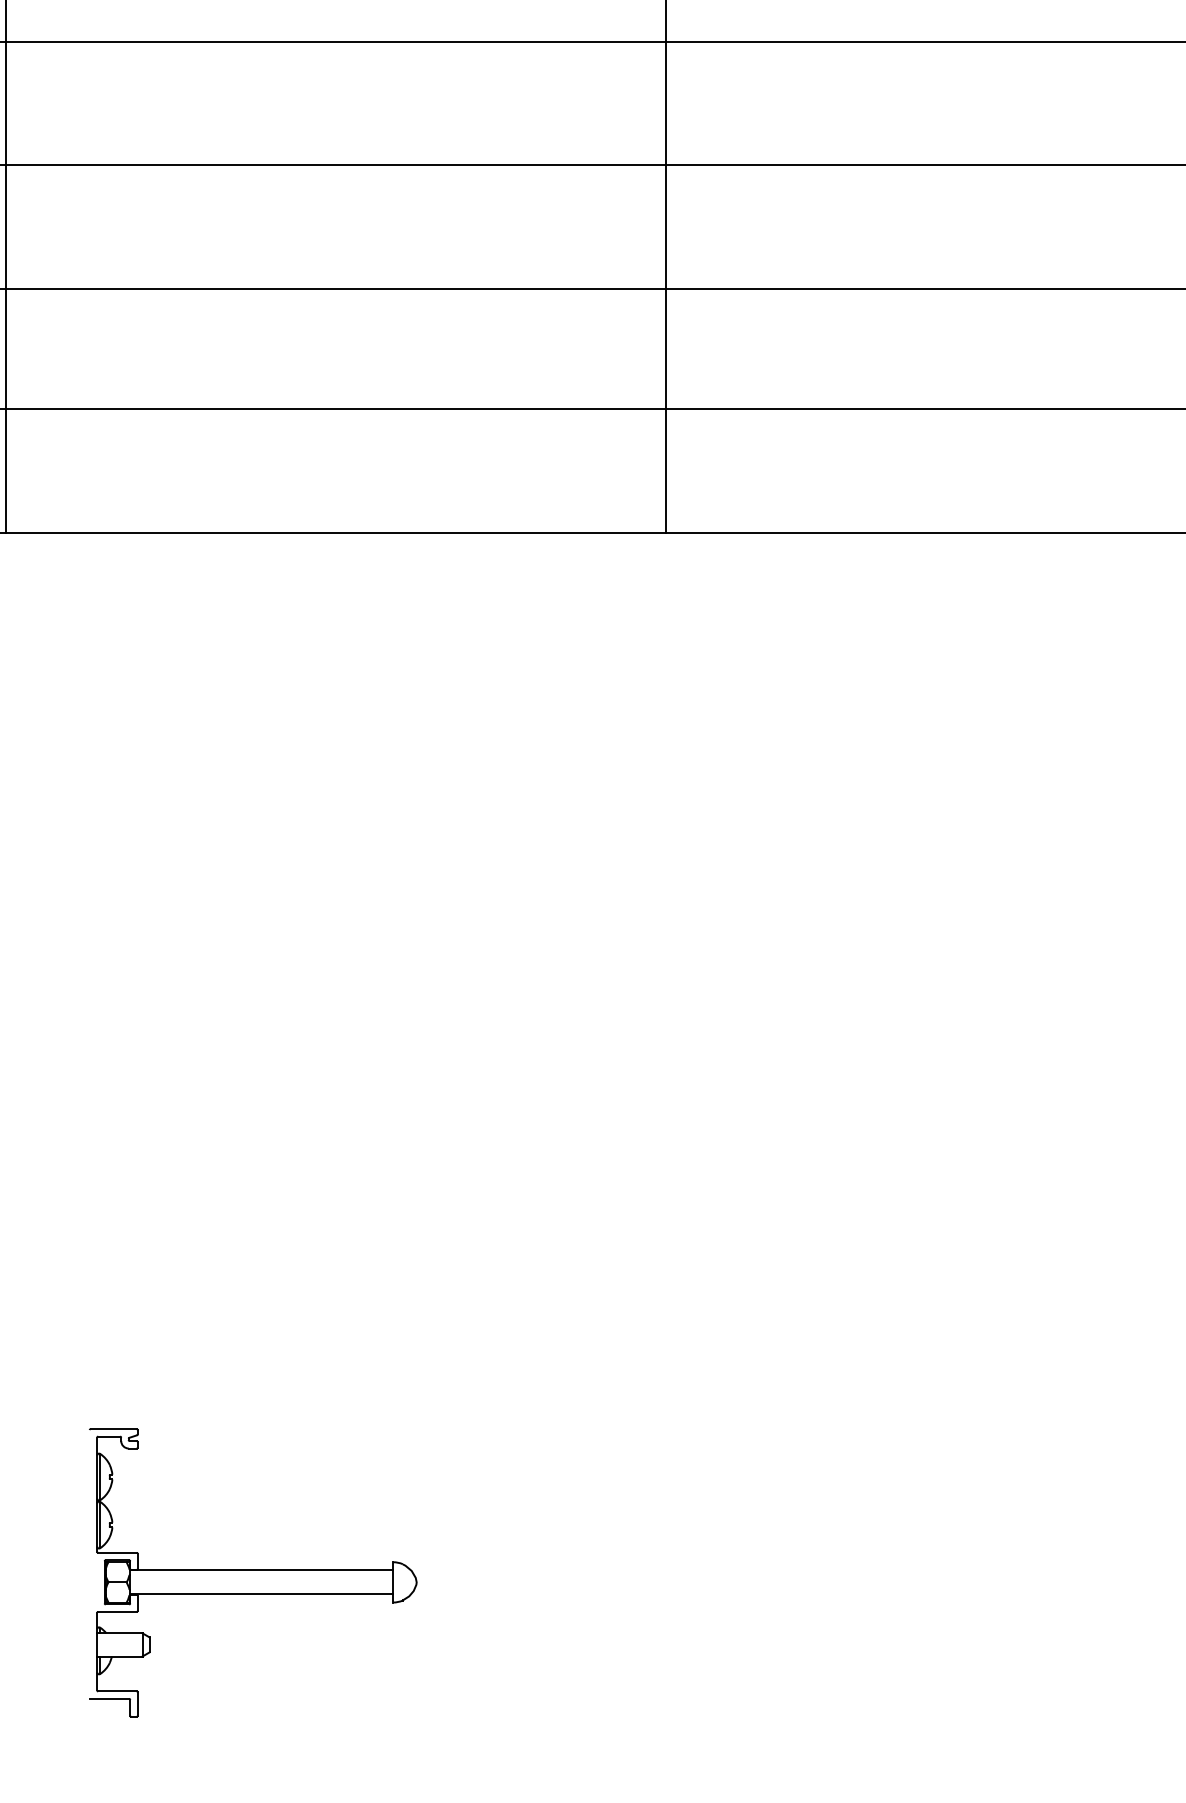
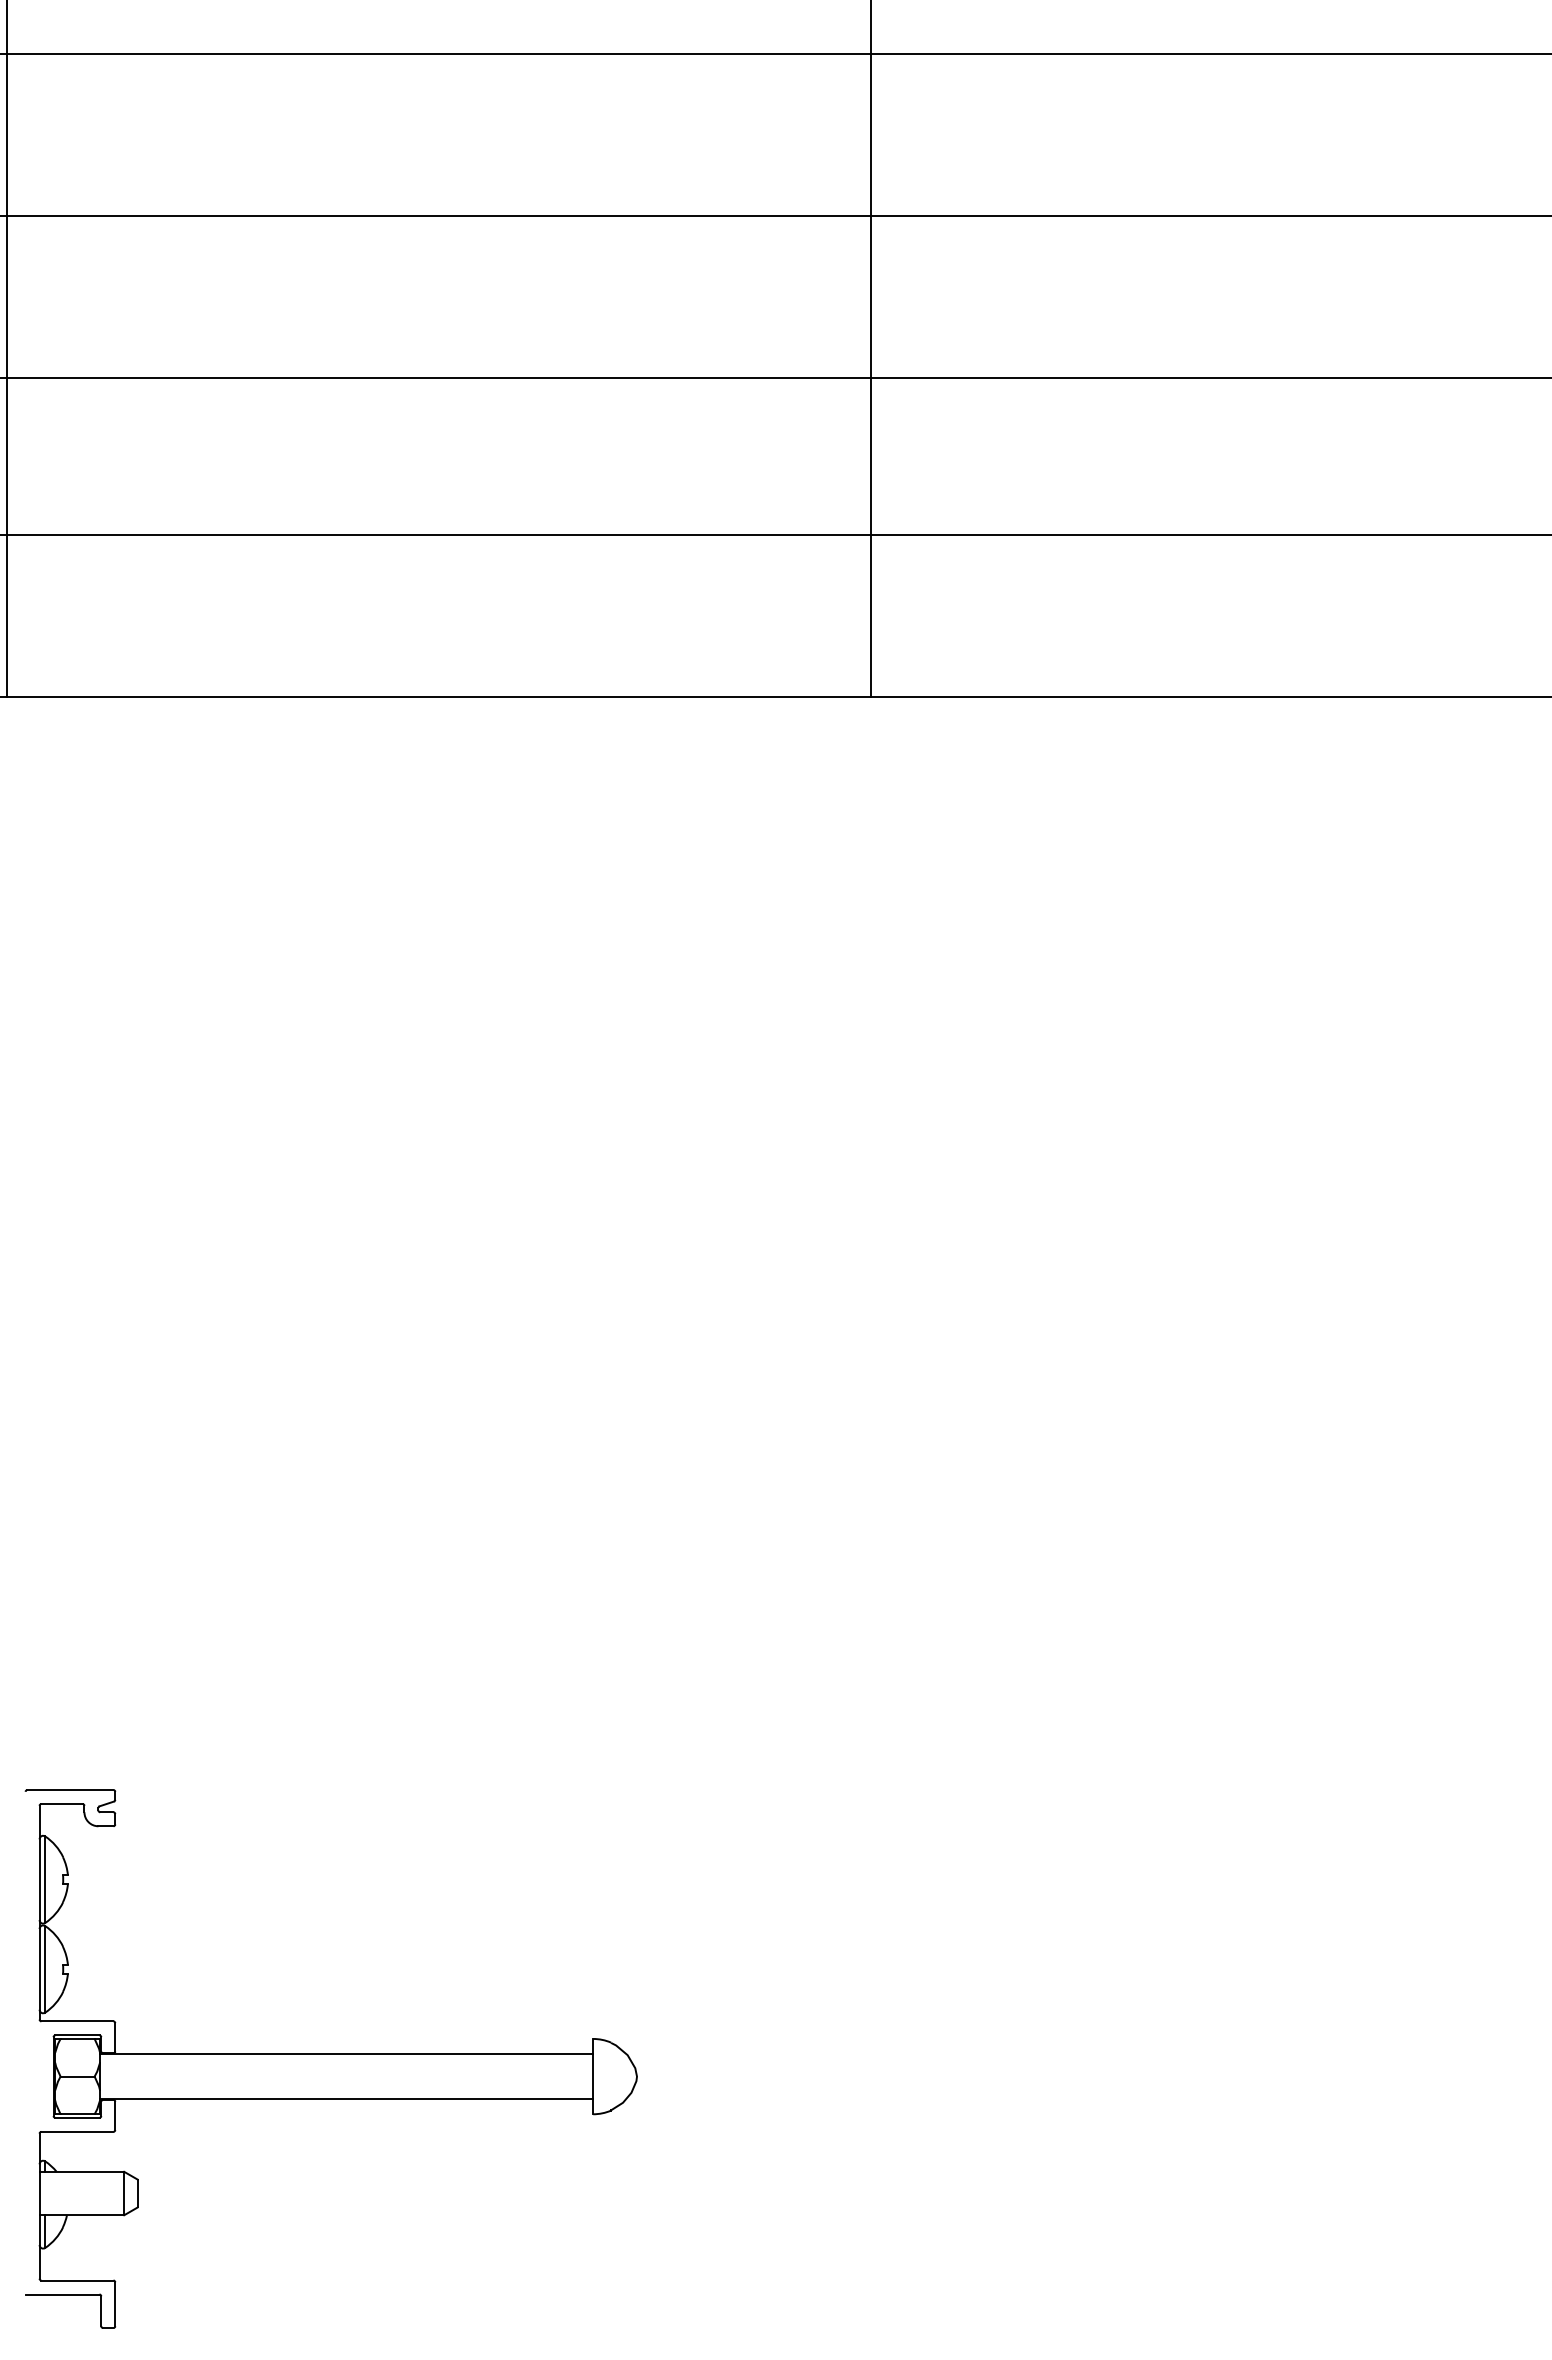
part: (252, 1572) -> (330, 2058), size x1.43

